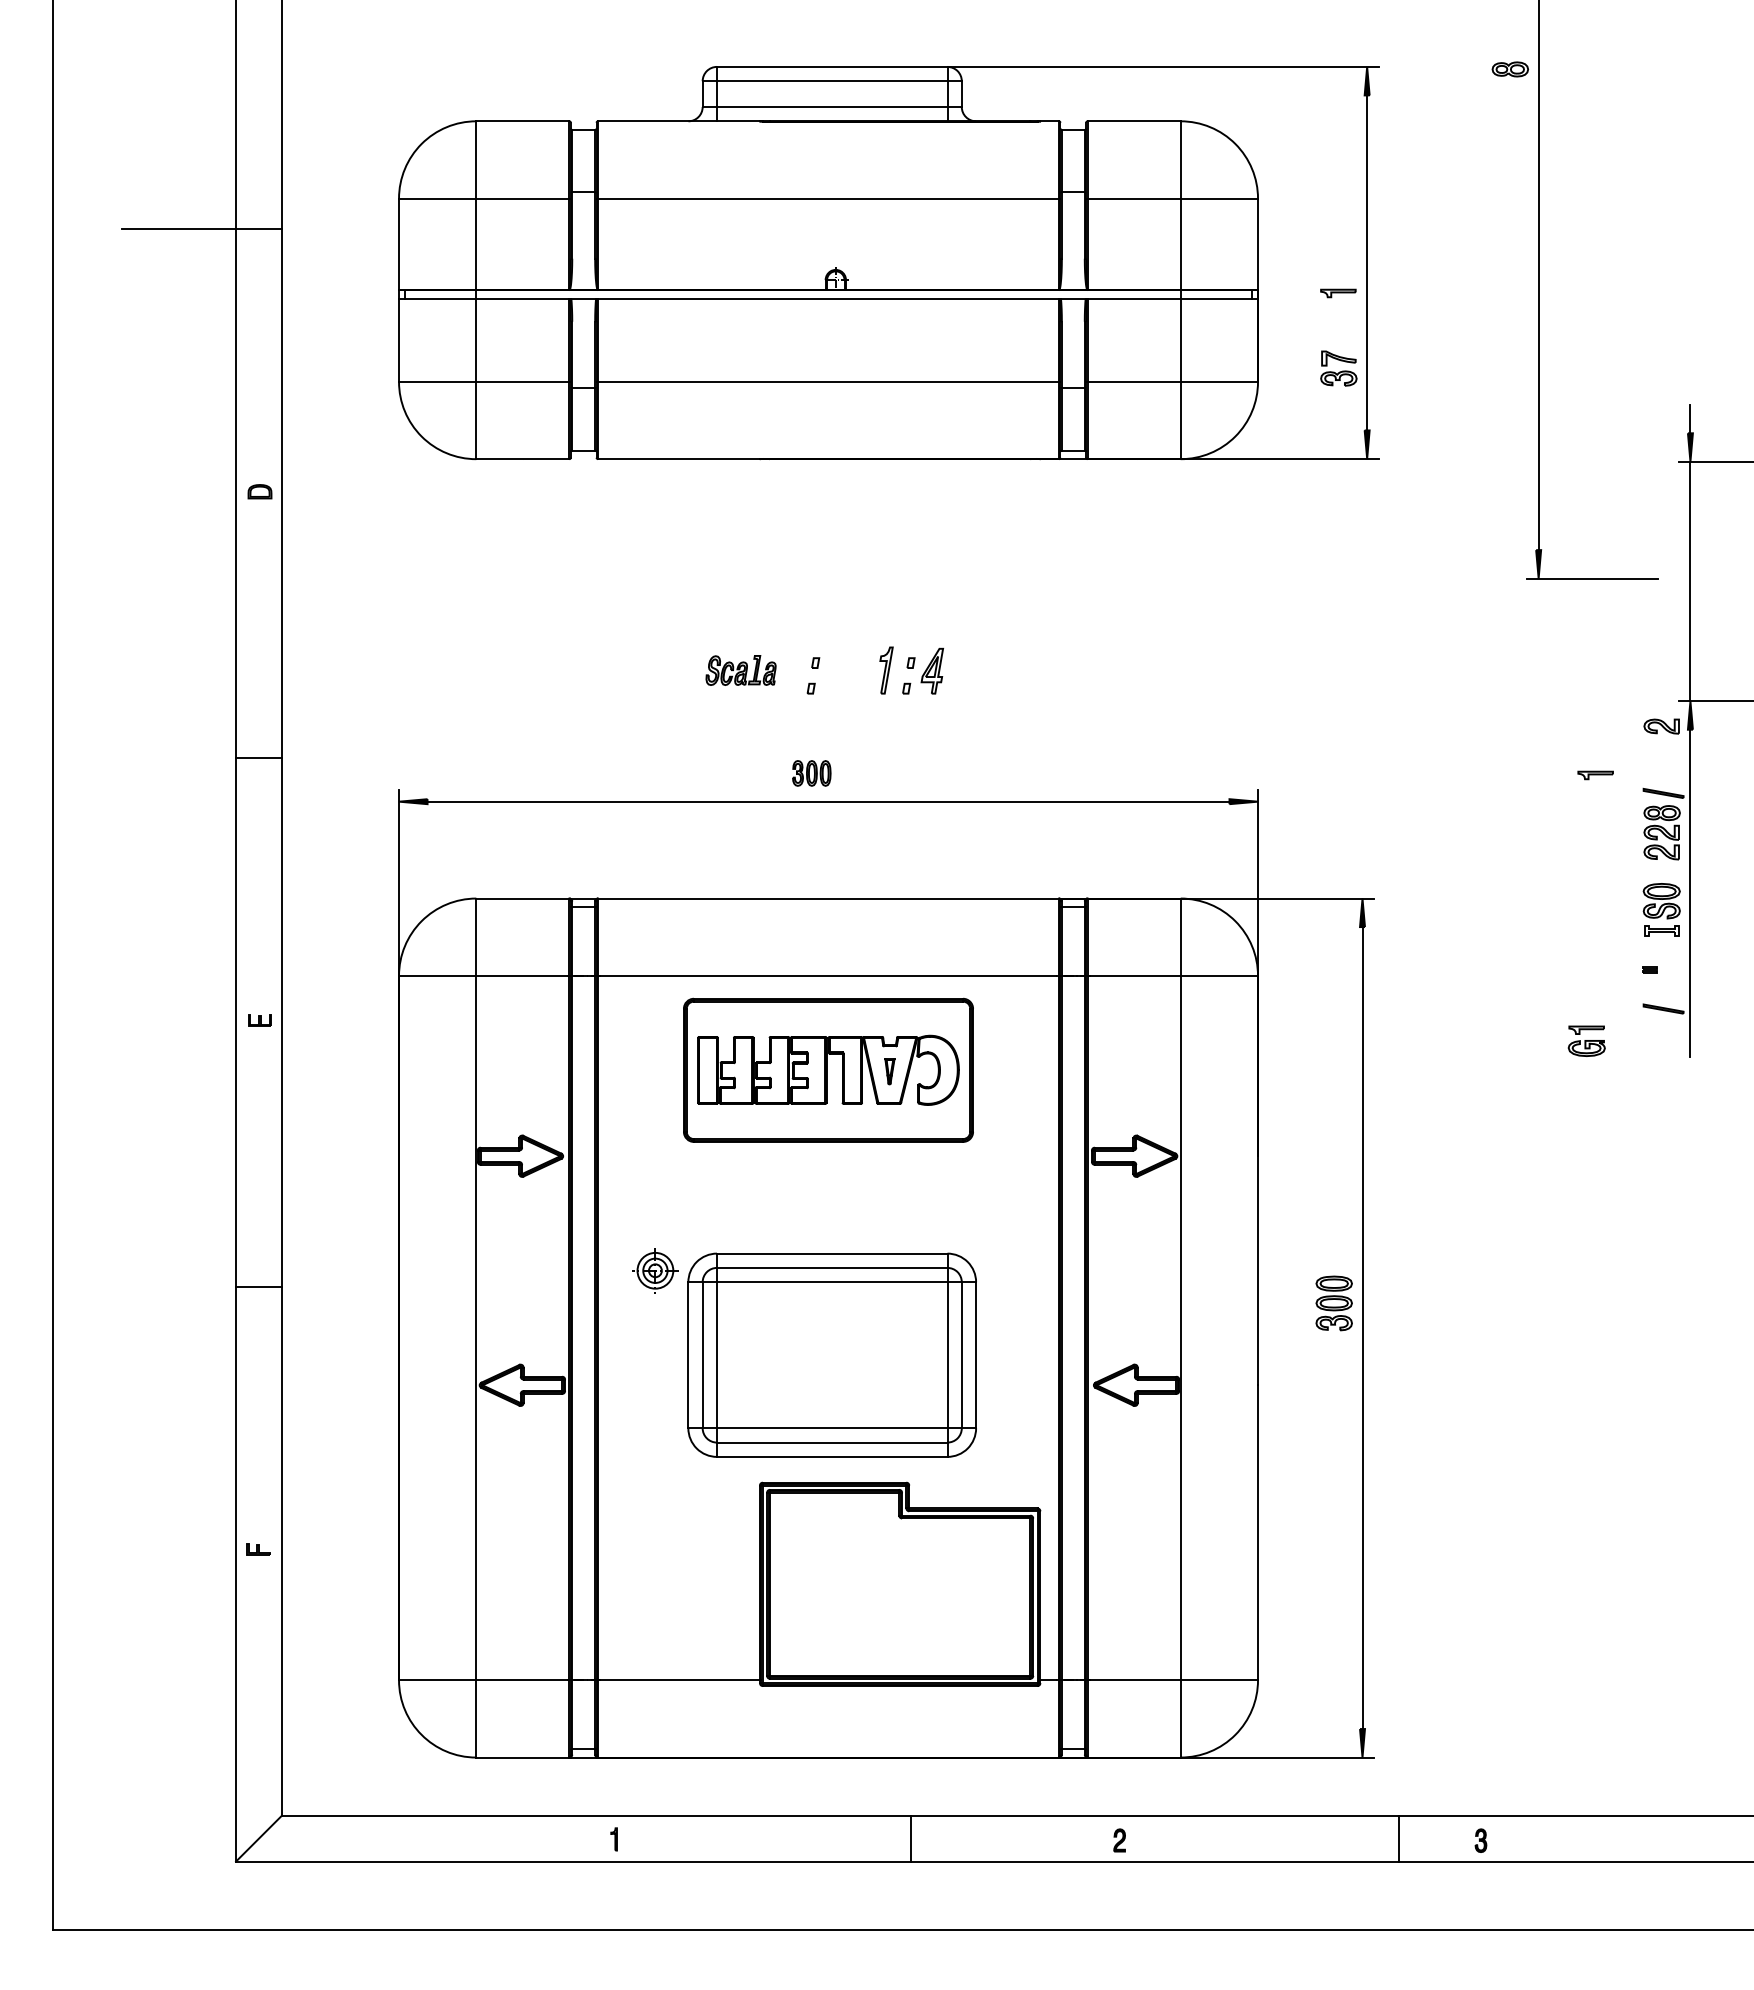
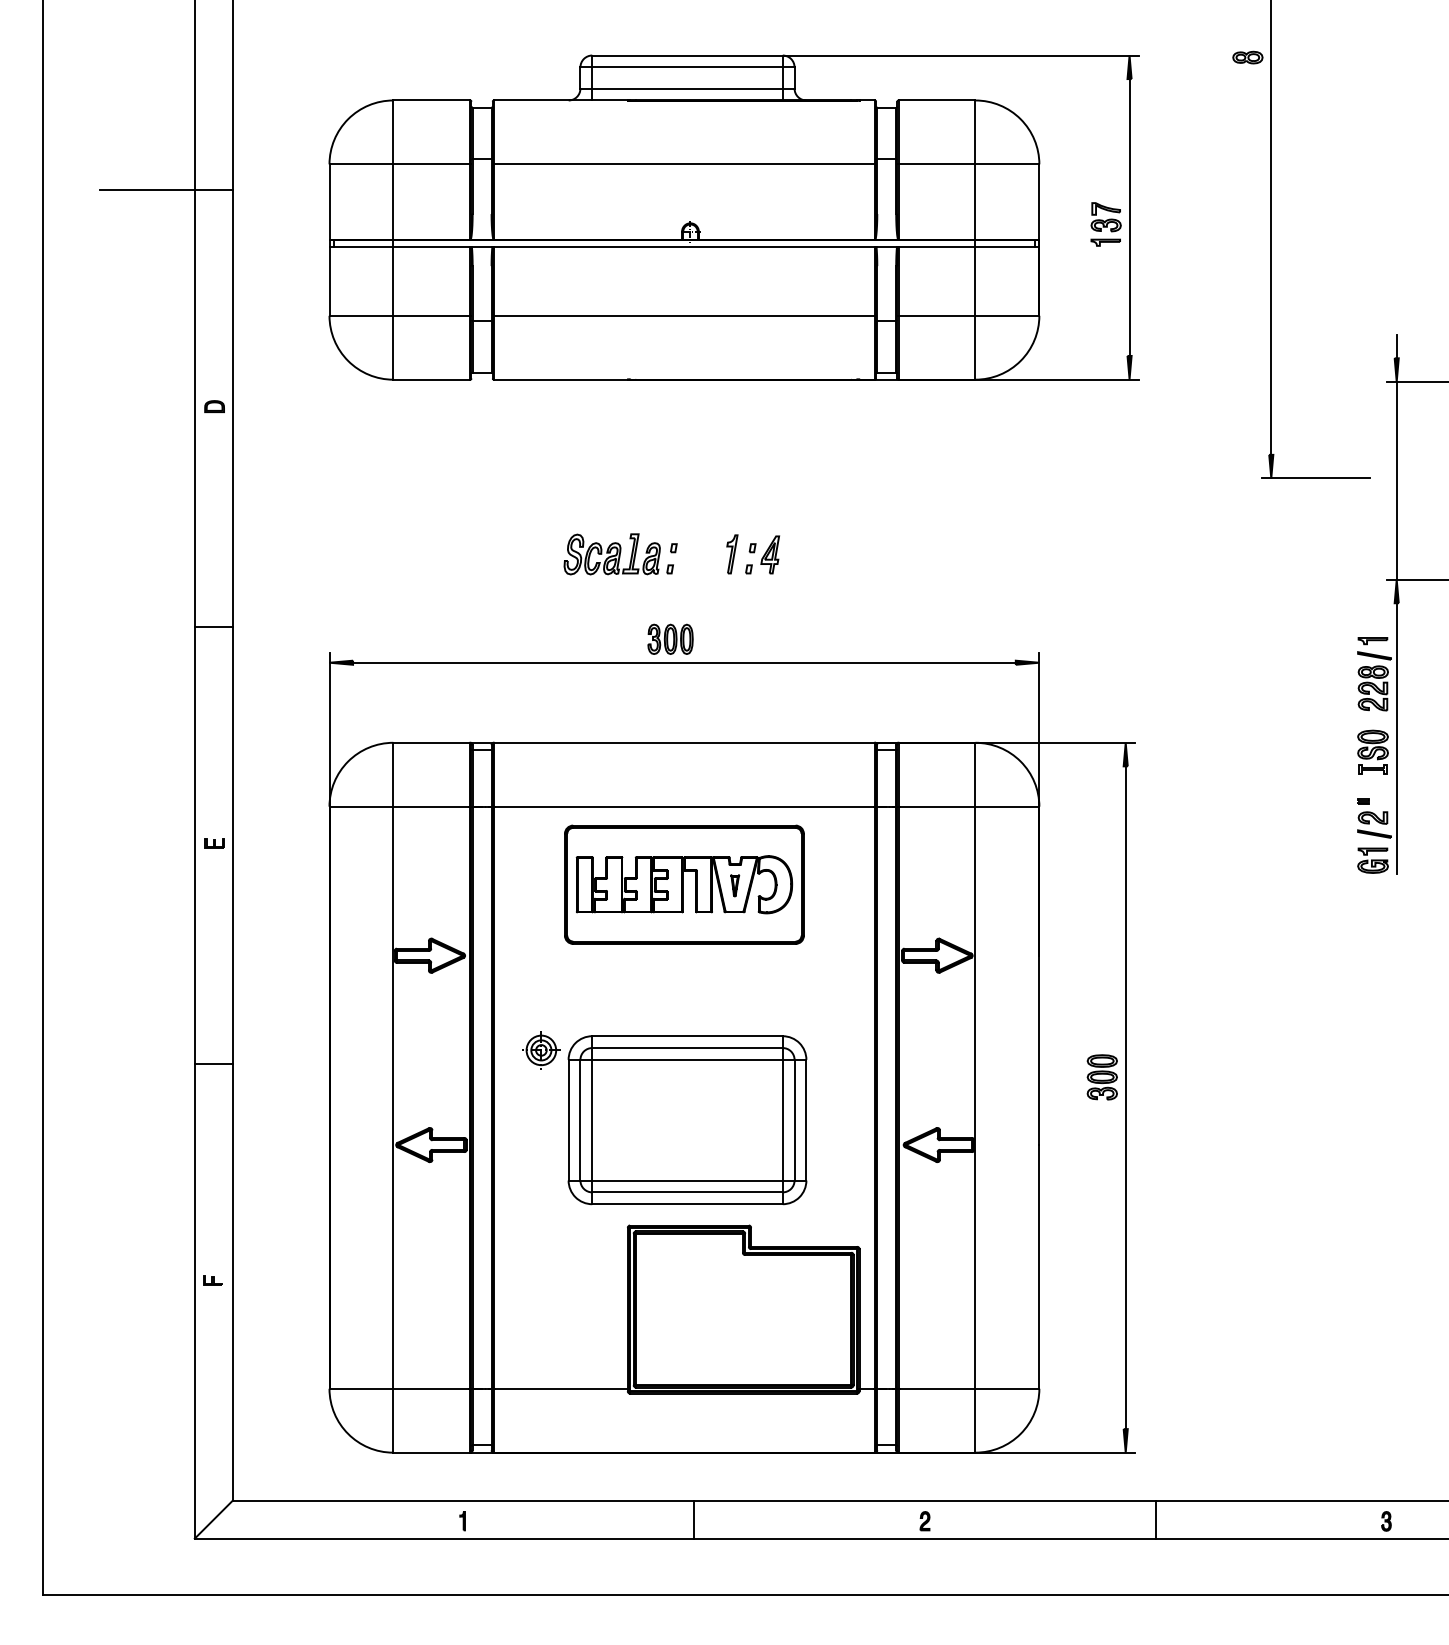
part: (1338, 368) -> (1105, 217), moved
part: (740, 670) -> (611, 554), size x1.67
part: (1661, 726) -> (1372, 817), moved
part: (811, 773) -> (670, 639), size x1.43
part: (1595, 775) -> (1372, 641), moved
part: (1586, 1040) -> (1372, 860), moved
line: (911, 1838) -> (694, 1519), moved
part: (613, 1839) -> (462, 1521), moved
part: (1480, 1840) -> (1386, 1521), moved

